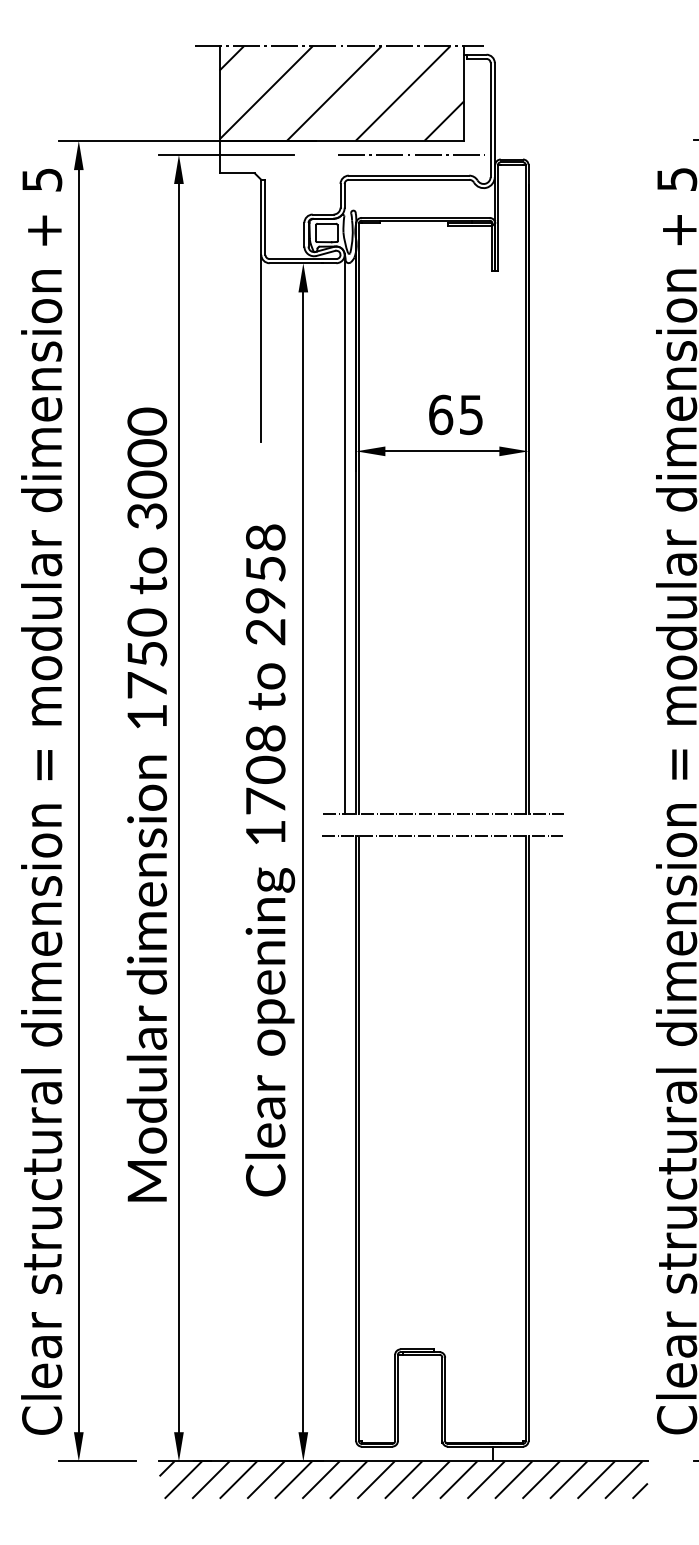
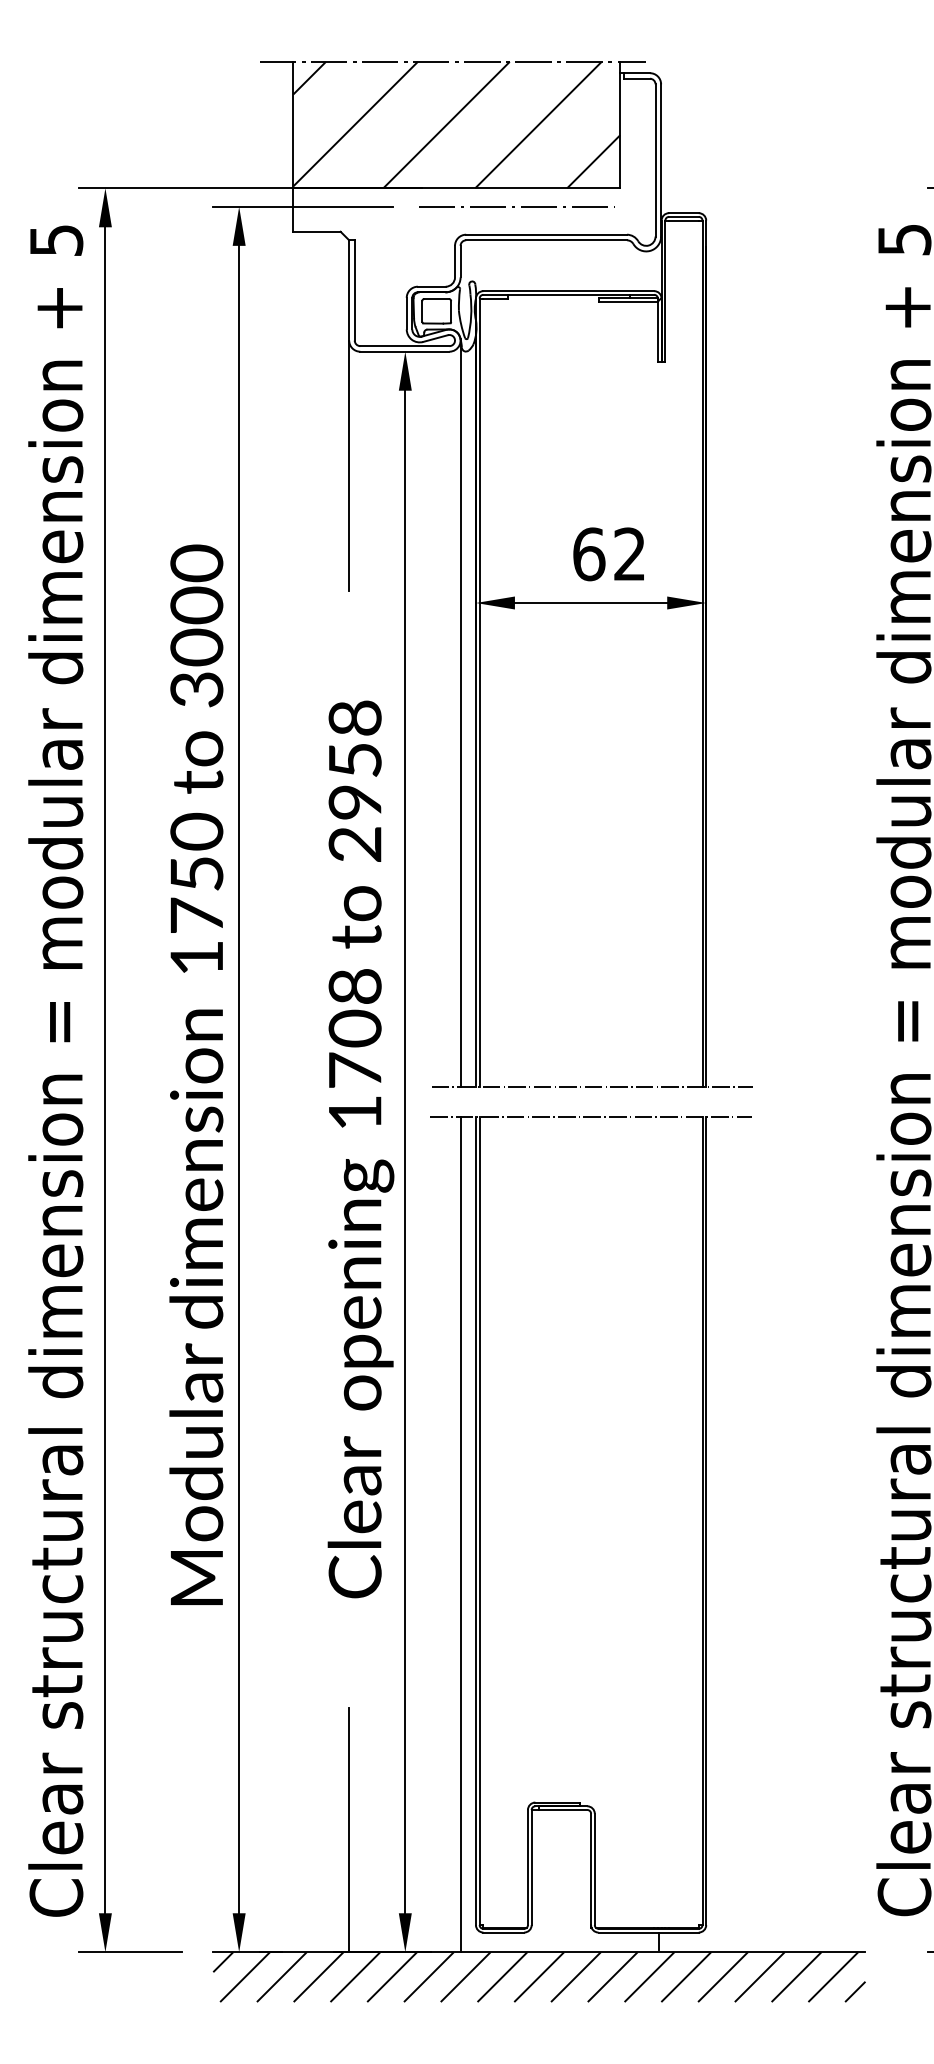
line: (409, 154) -> (514, 206), moved
text: (471, 415) -> (629, 554), 65 -> 62
line: (344, 1148) -> (460, 1534), added
line: (261, 1369) -> (349, 1829), added

